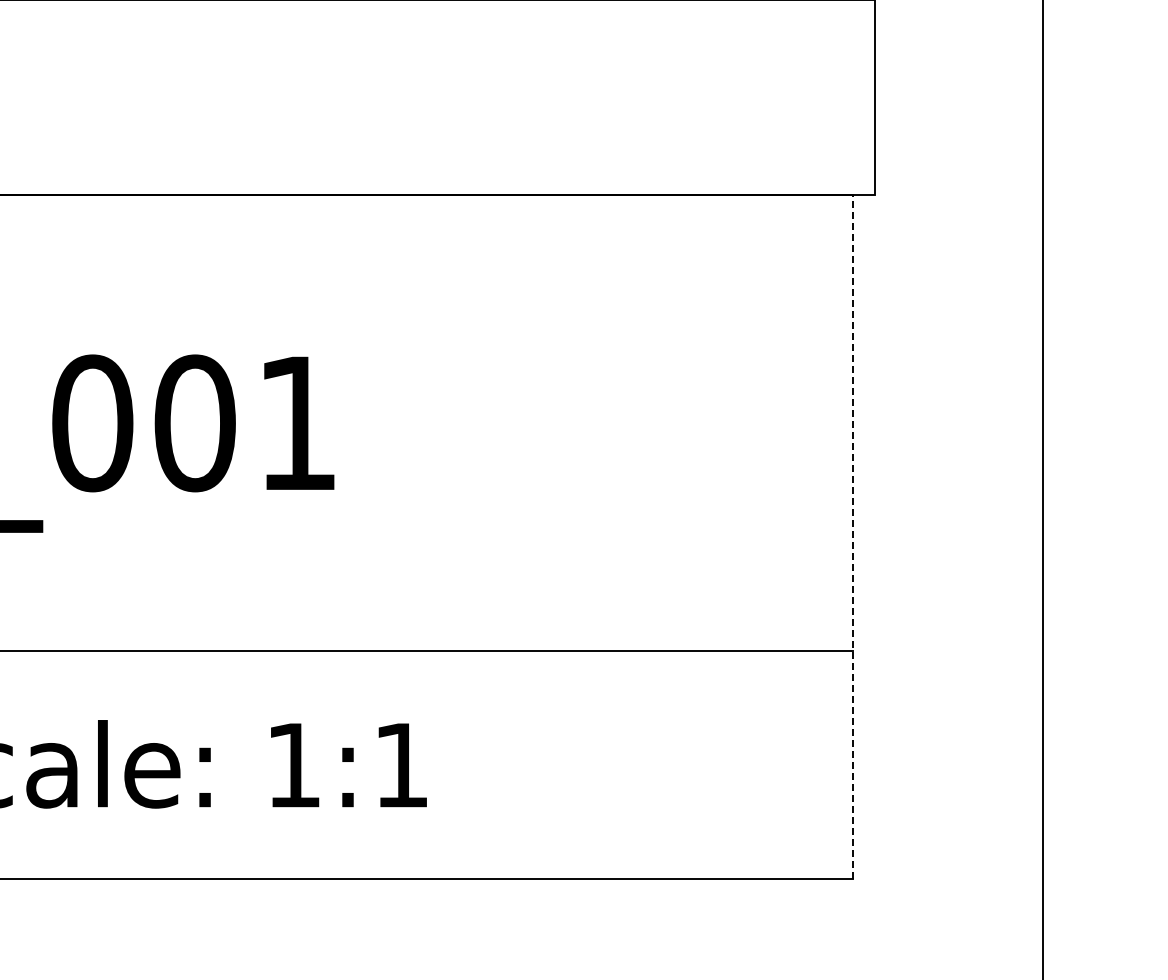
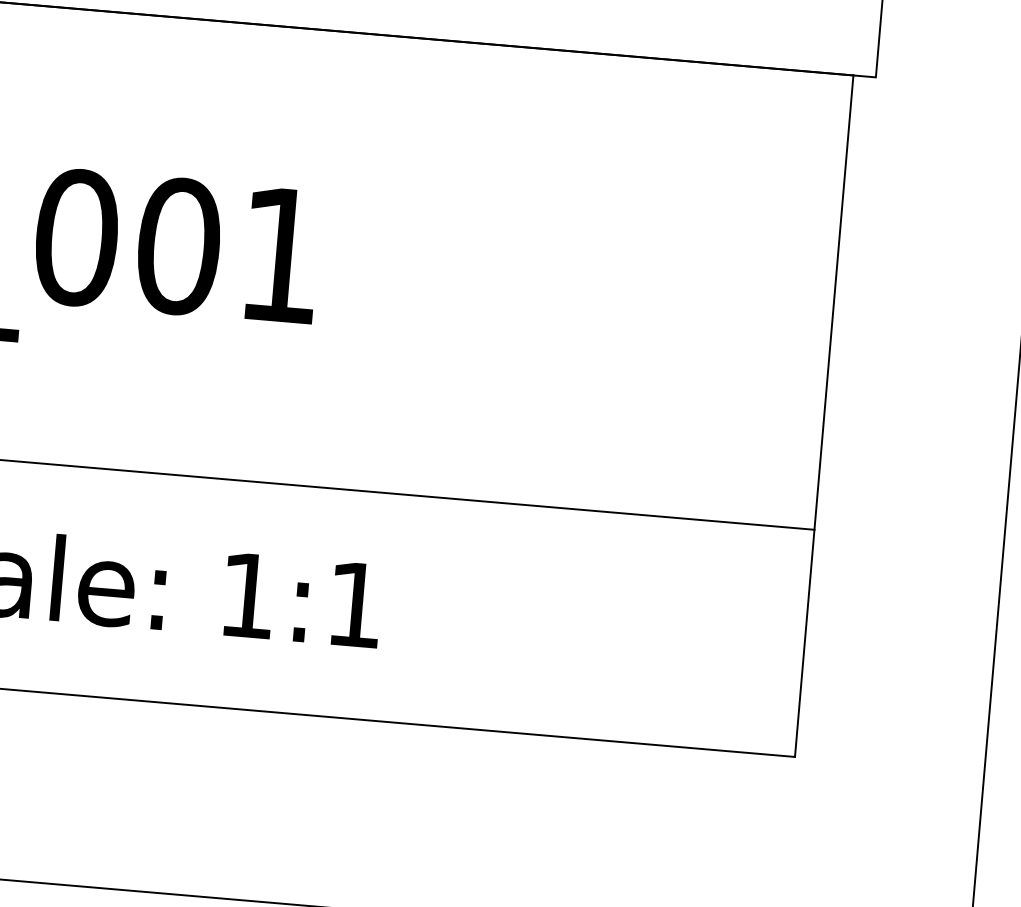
line: (852, 537) -> (824, 416), dashed -> solid

